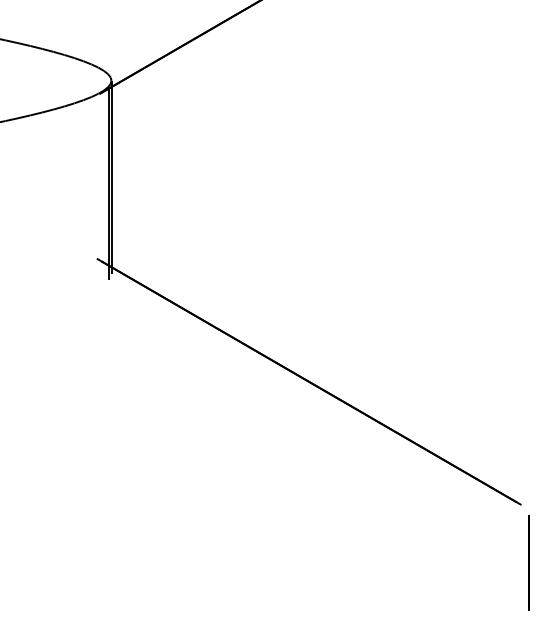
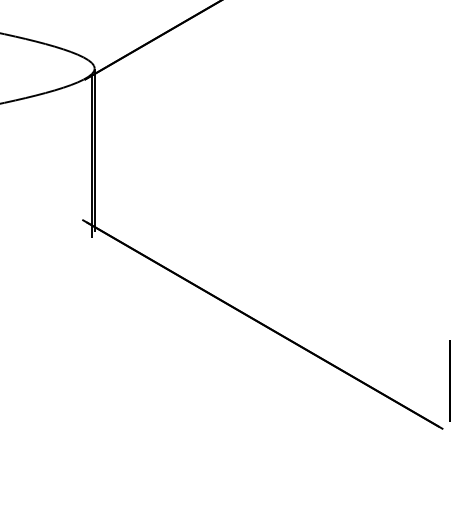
line: (528, 562) -> (449, 380), moved

